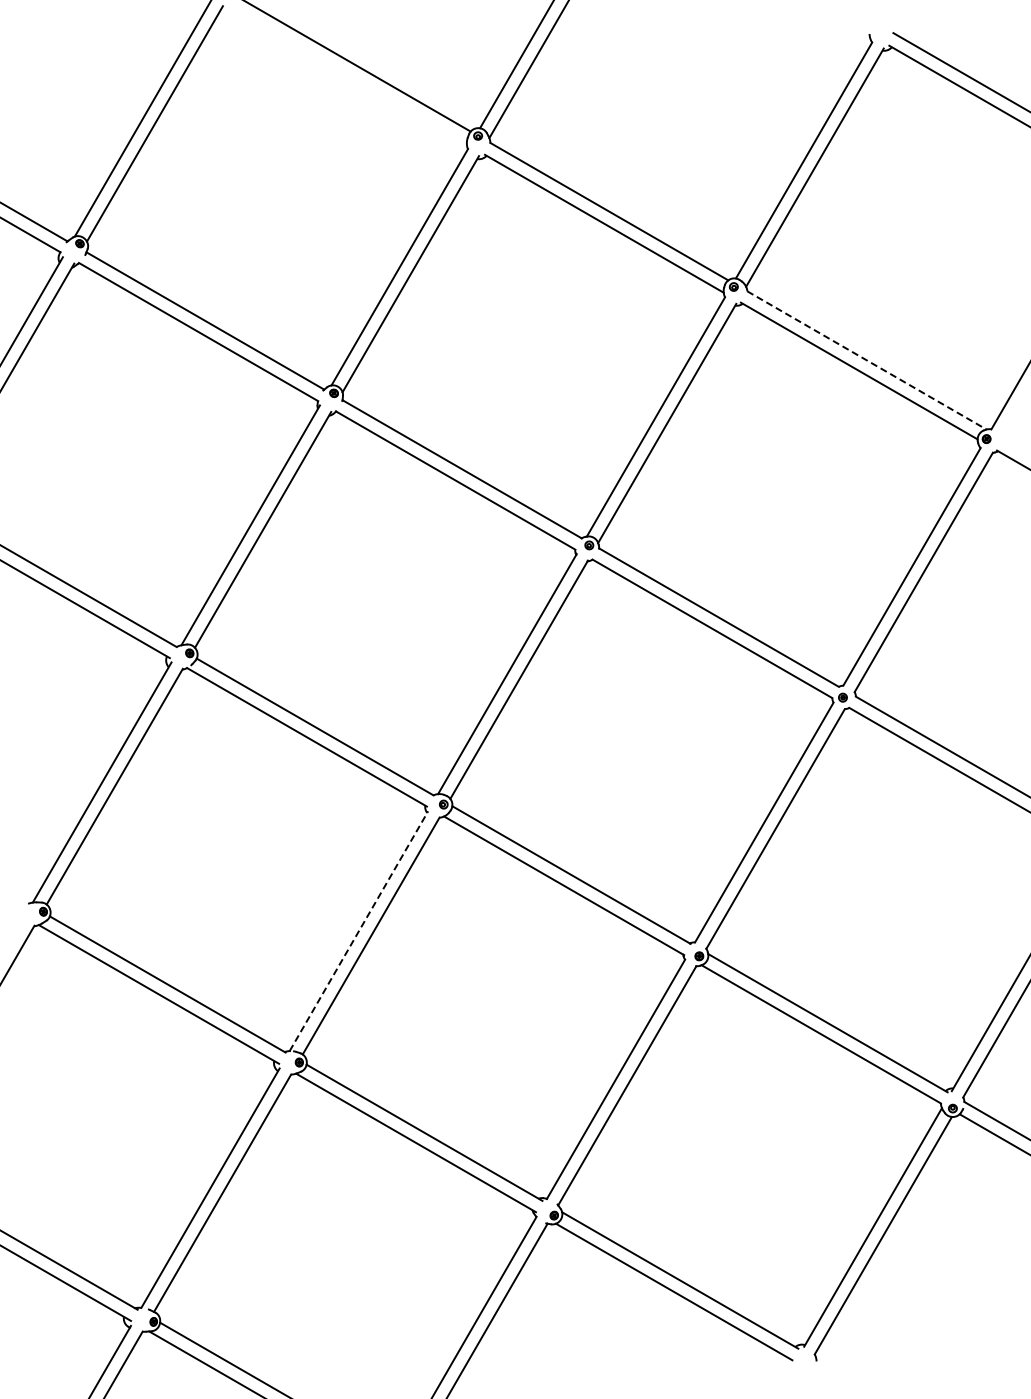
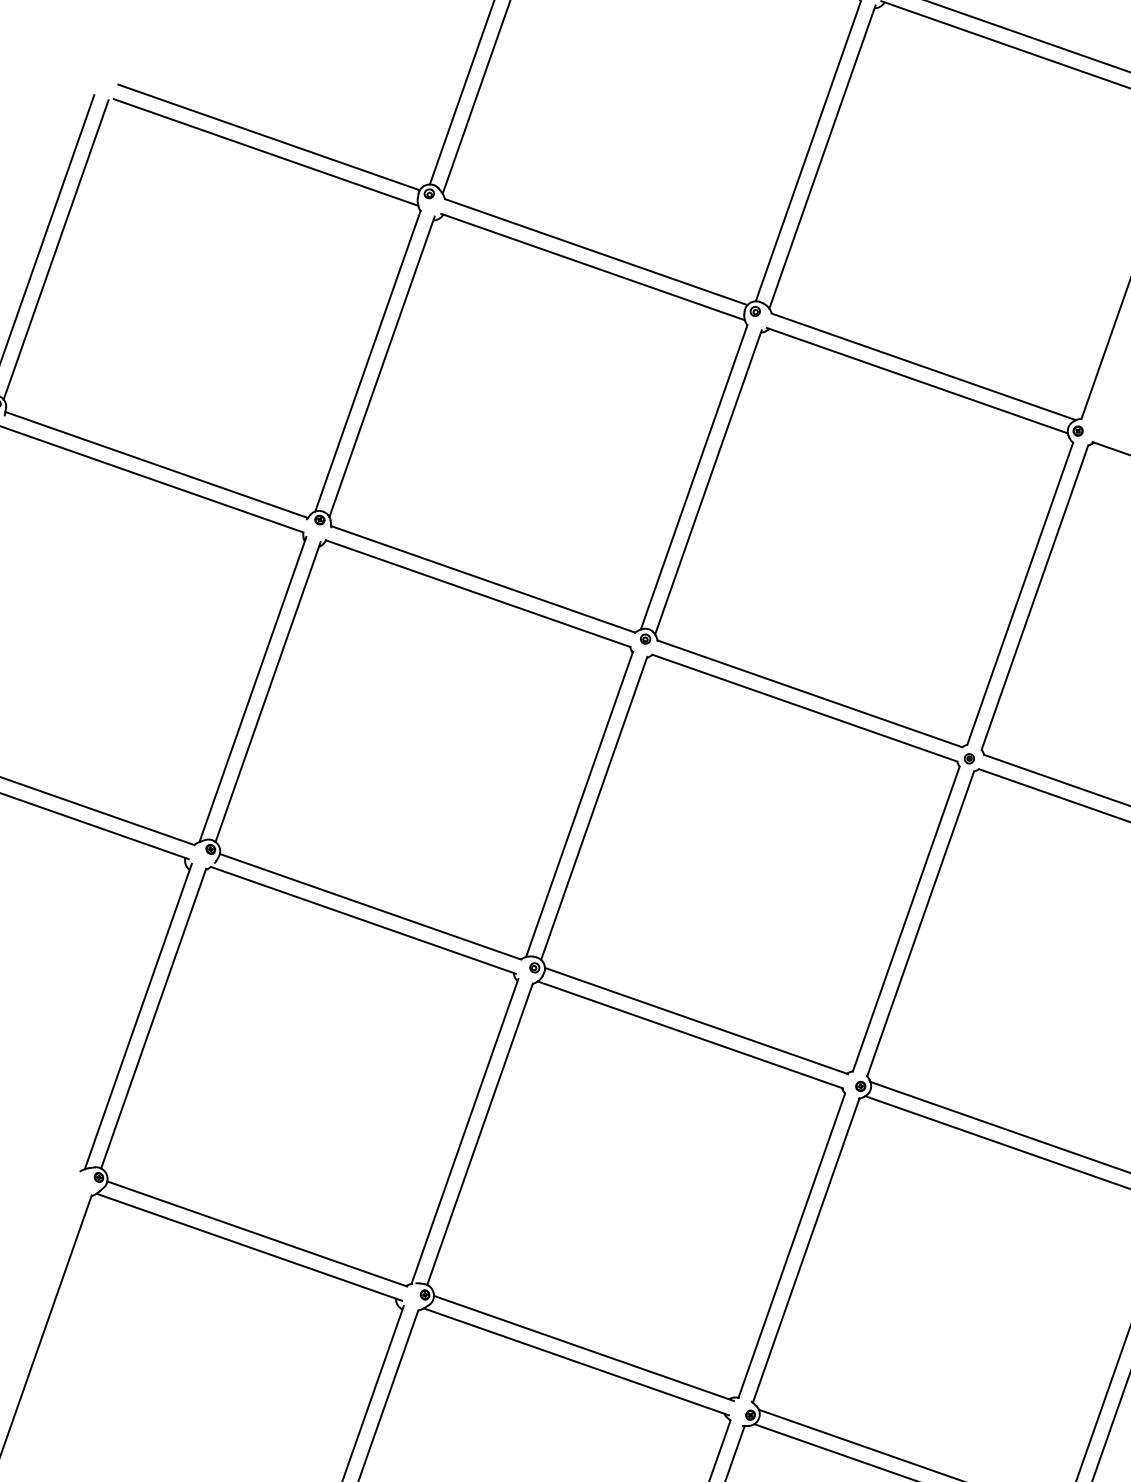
line: (346, 75) -> (265, 152), added
line: (867, 360) -> (924, 366), dashed -> solid
line: (359, 930) -> (465, 1130), dashed -> solid

